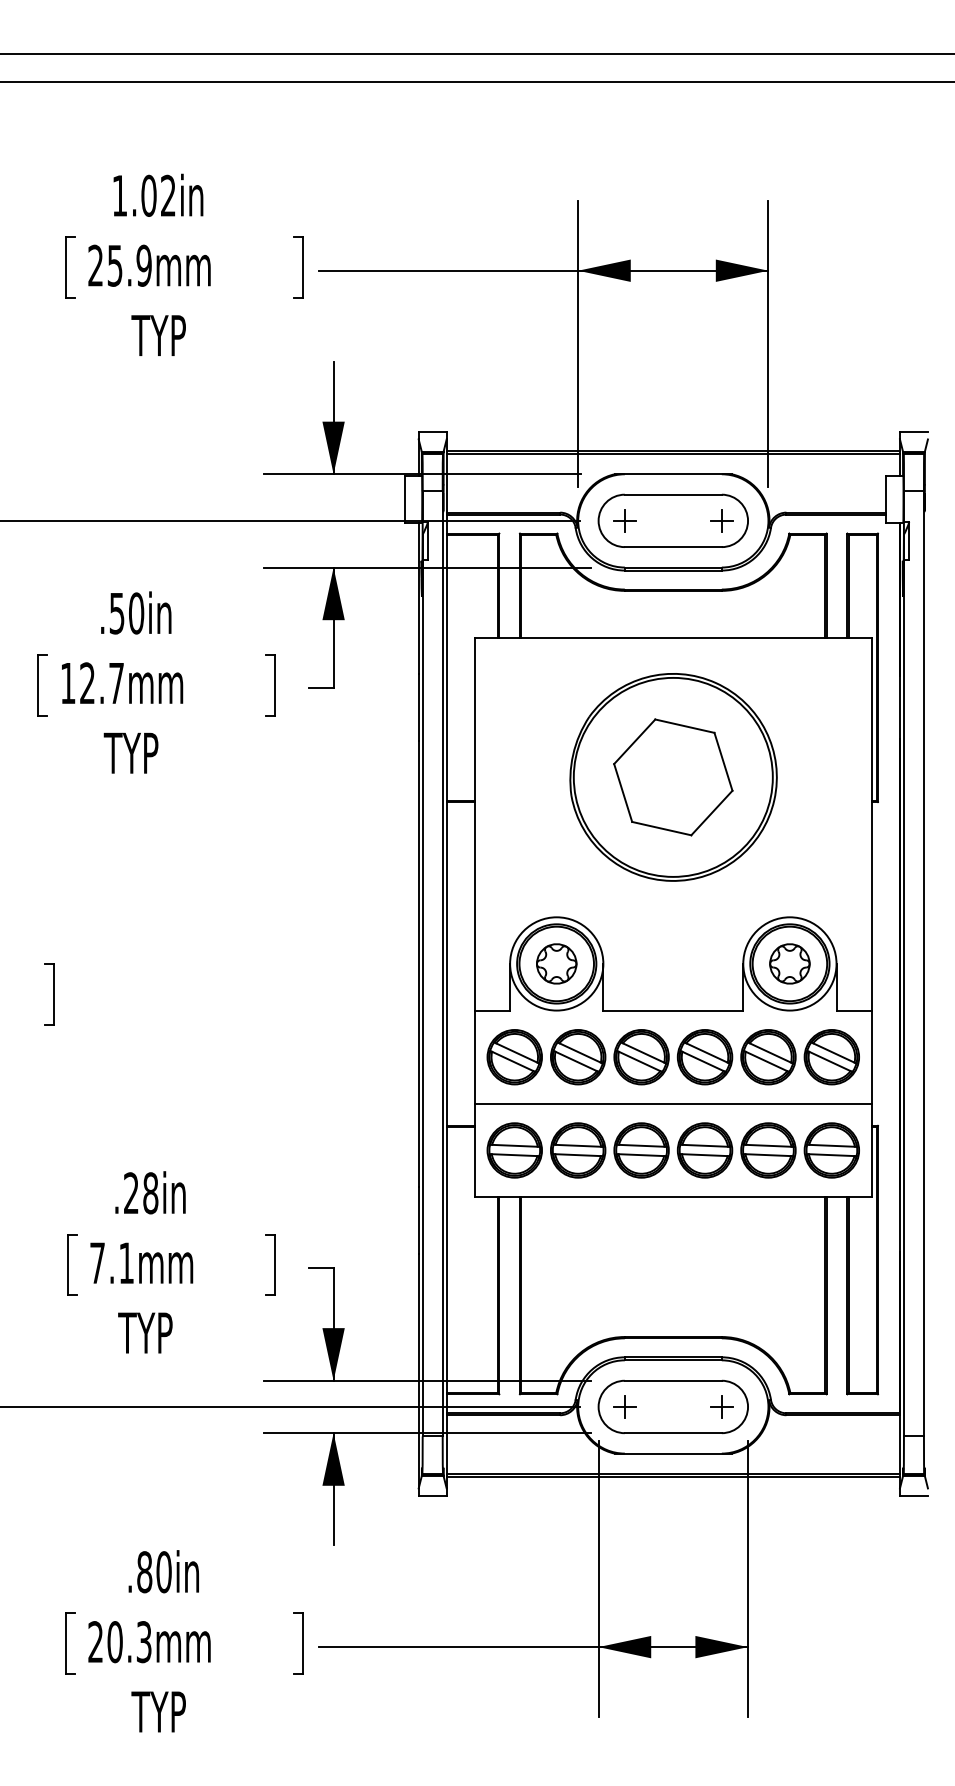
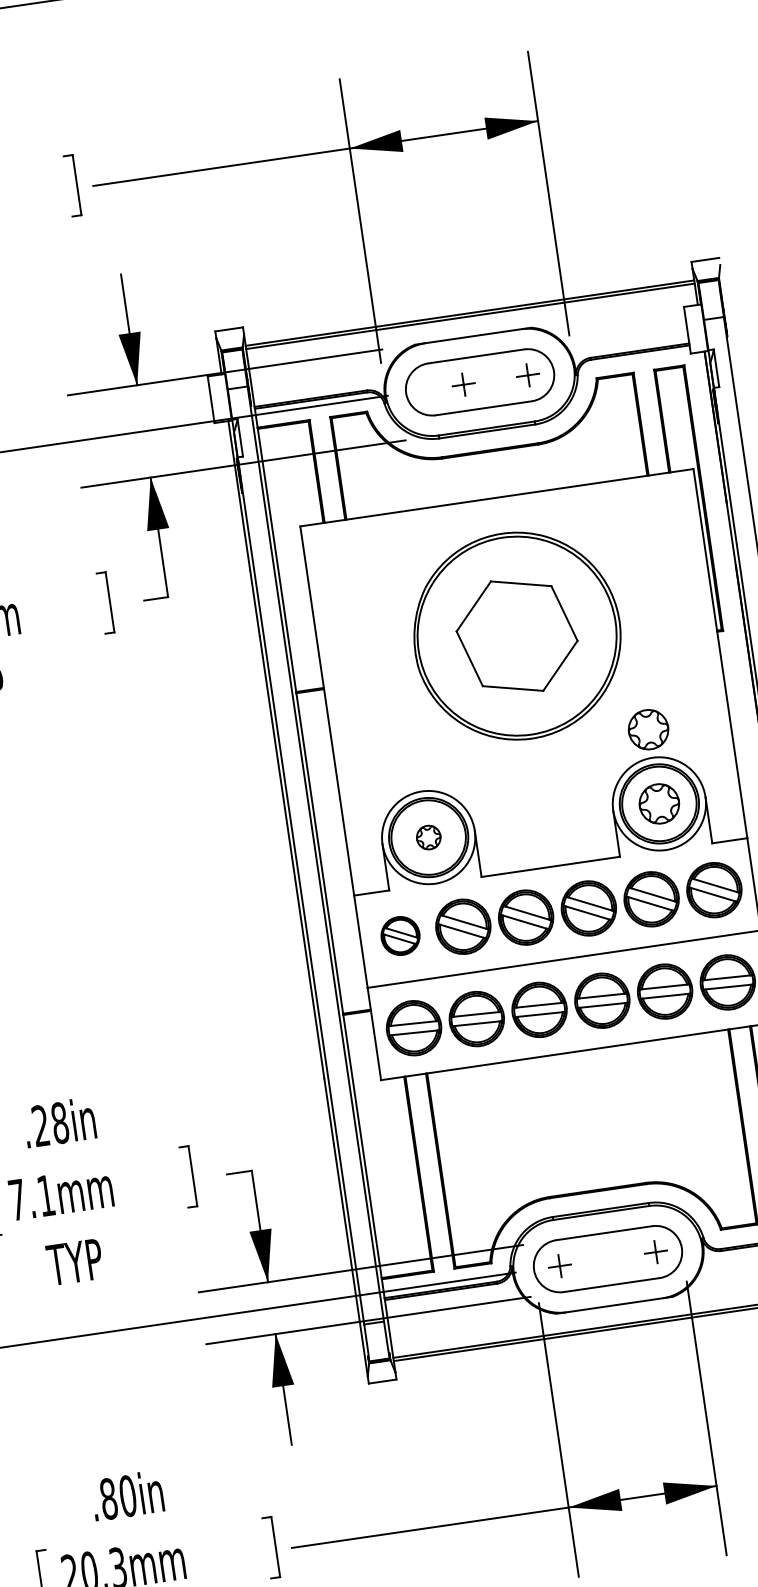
part: (624, 520) -> (463, 384), moved
part: (789, 888) -> (648, 729), added
part: (556, 963) -> (428, 837), size x0.6
part: (514, 1057) -> (400, 936), size x0.7

